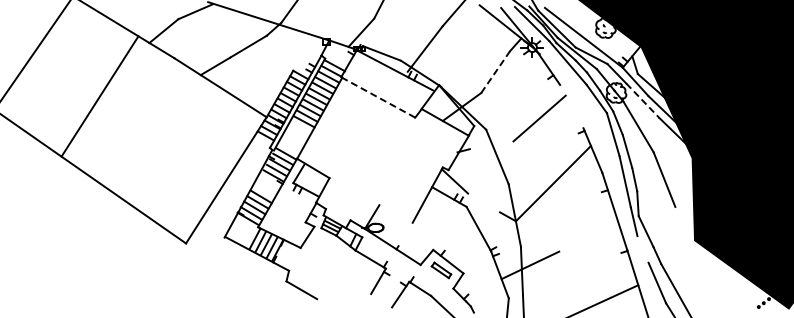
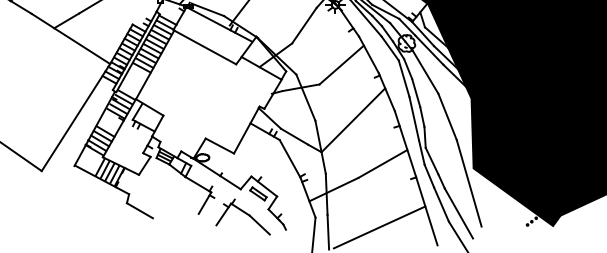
line: (495, 71) -> (304, 25), dashed -> solid
line: (378, 97) -> (205, 47), dashed -> solid
line: (642, 100) -> (428, 49), dashed -> solid
line: (571, 106) -> (368, 54), added
line: (491, 145) -> (300, 87), added
line: (484, 202) -> (294, 136), added
line: (395, 213) -> (219, 145), added
line: (588, 234) -> (383, 163), added
line: (642, 249) -> (428, 176), added
line: (689, 257) -> (468, 182), added

